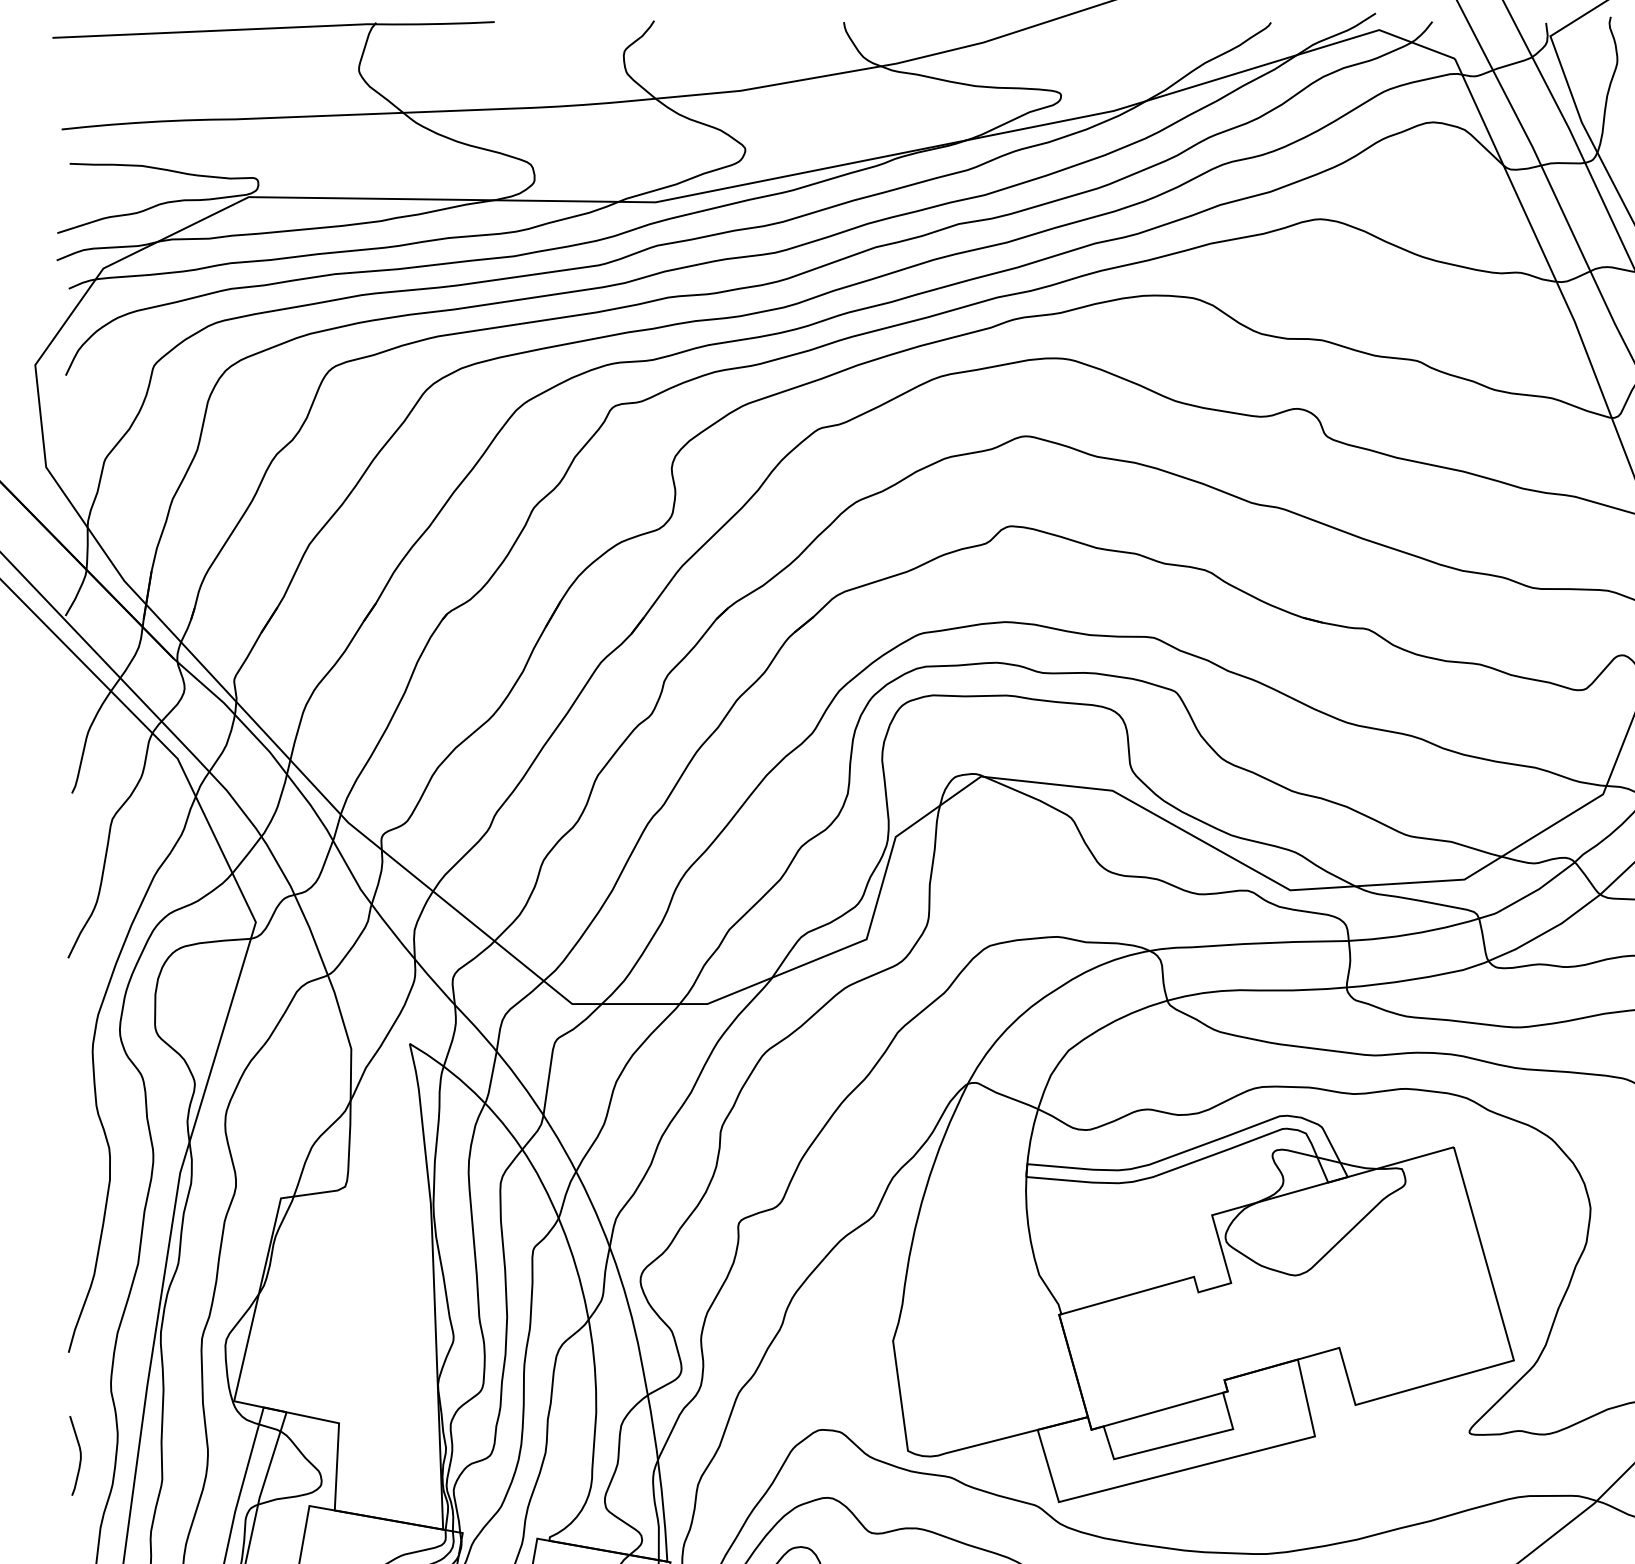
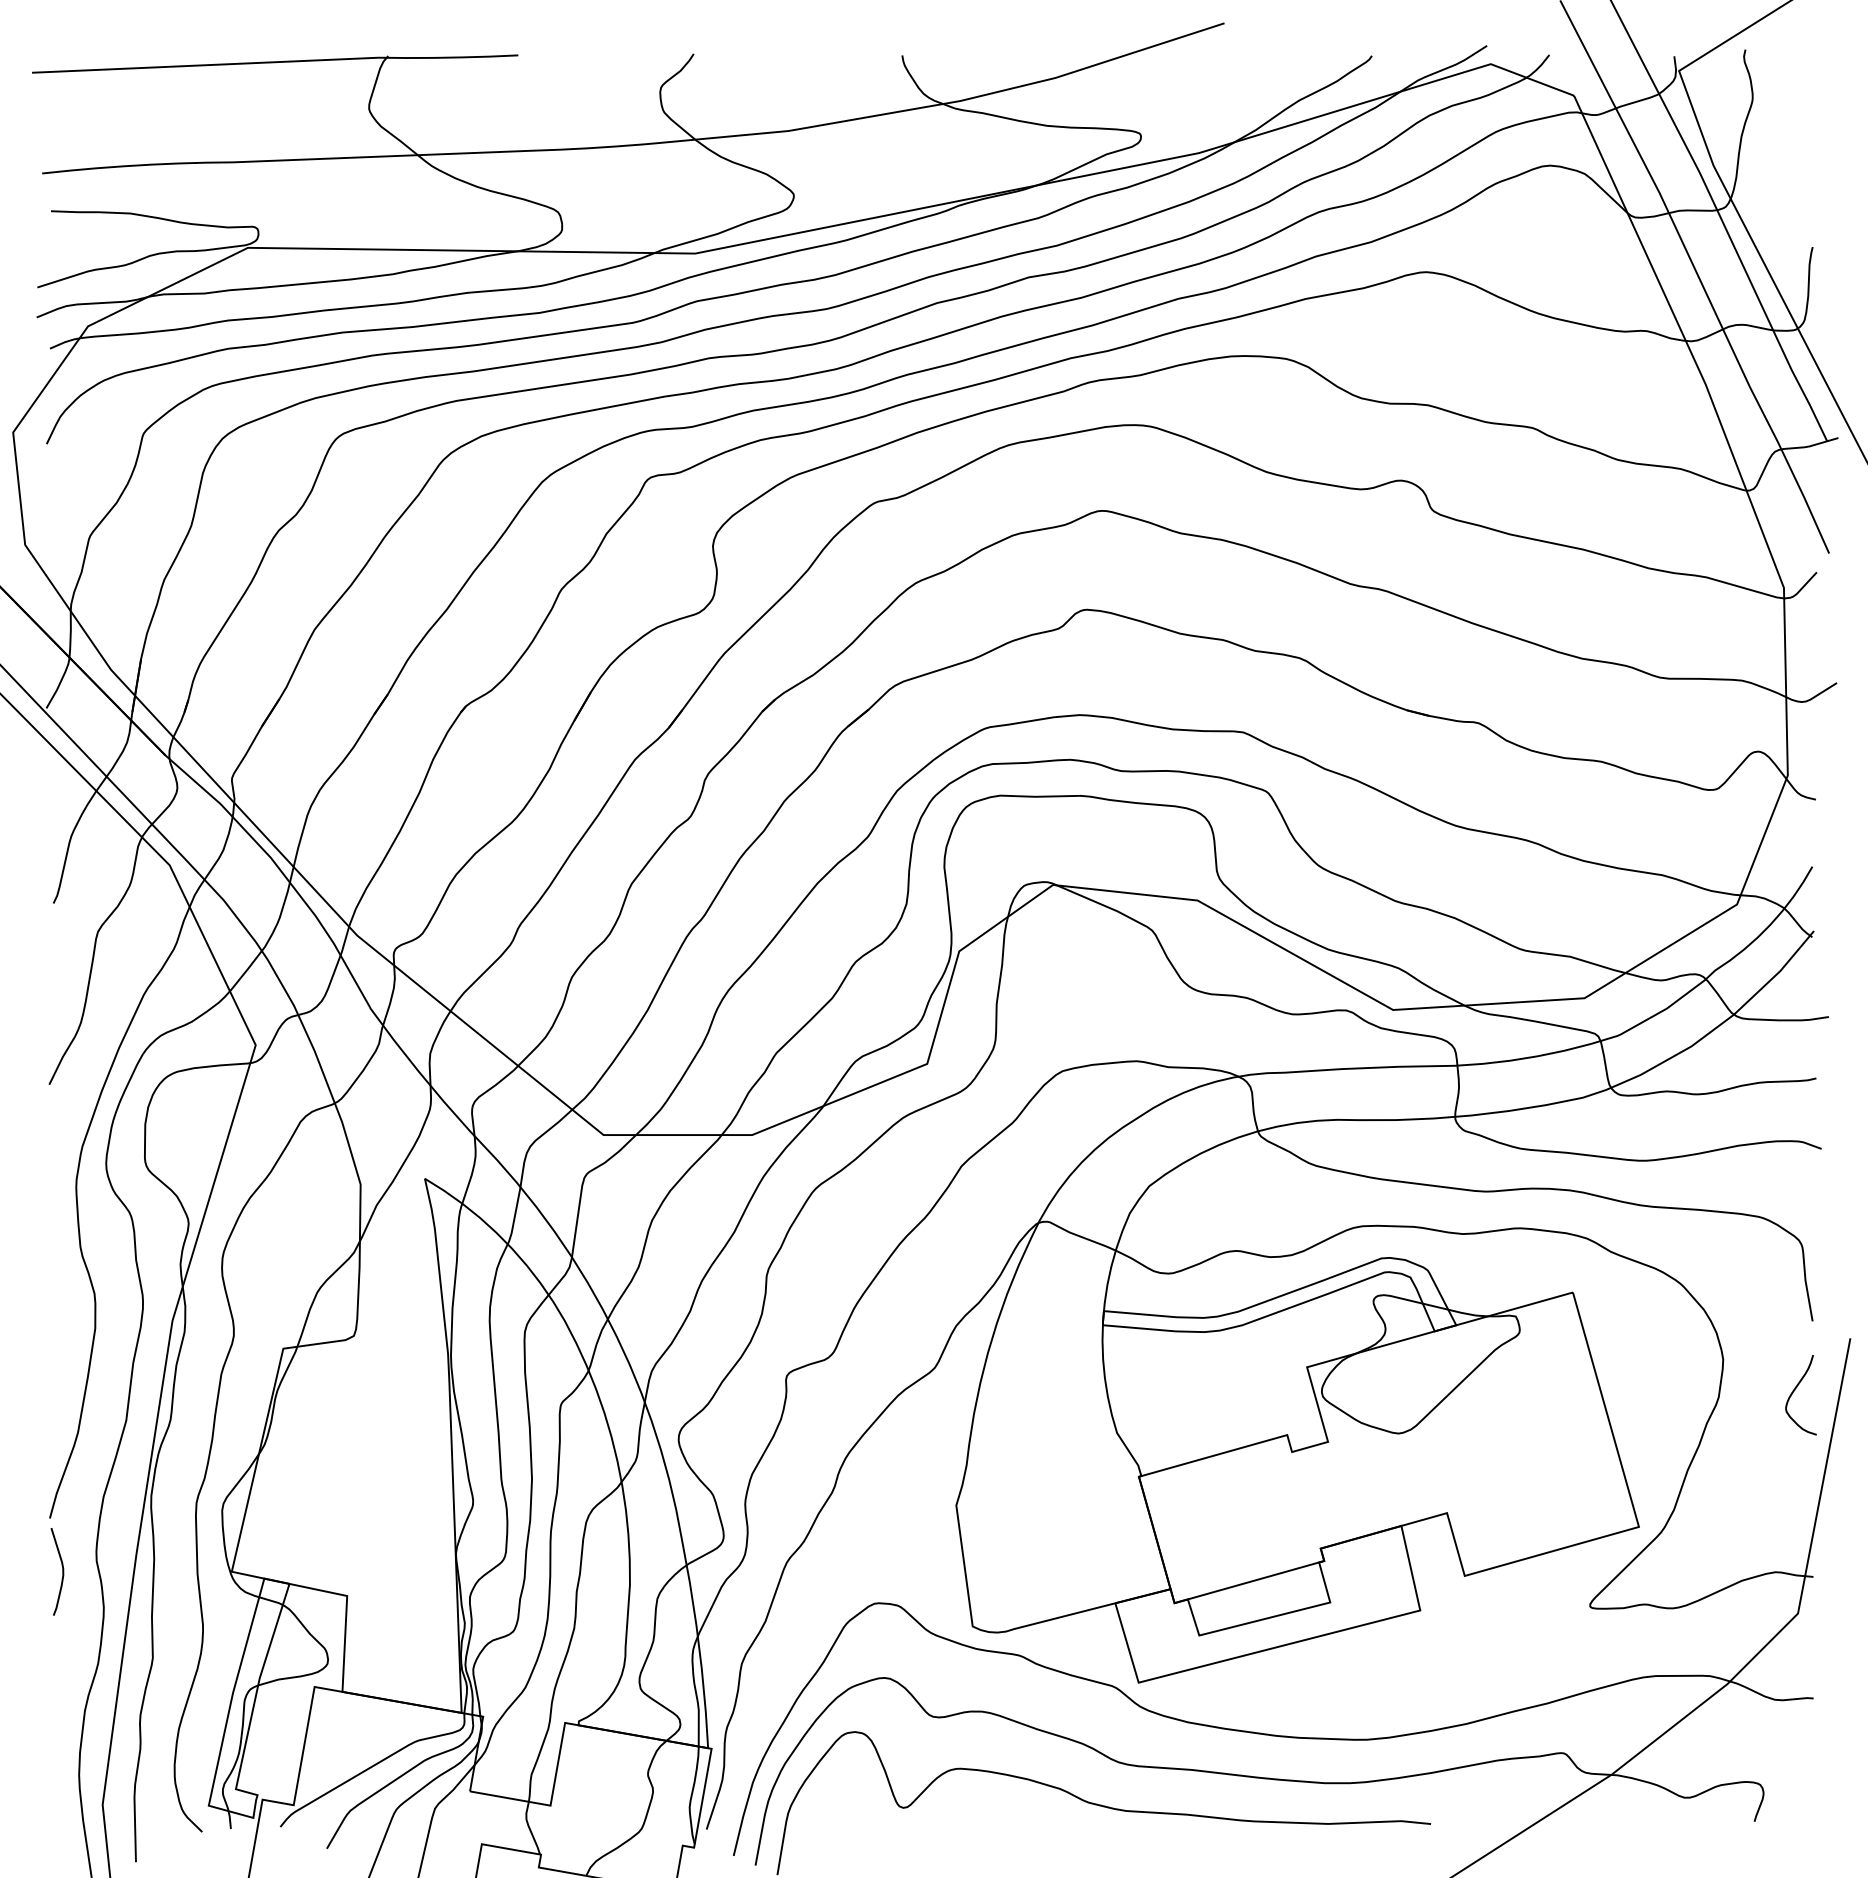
curve: (80, 1455) -> (62, 1571), moved

